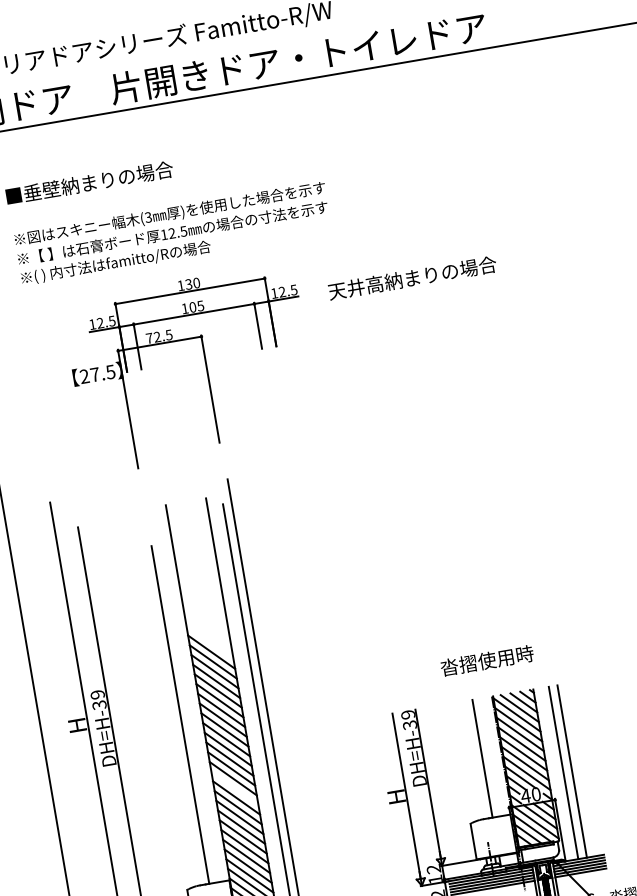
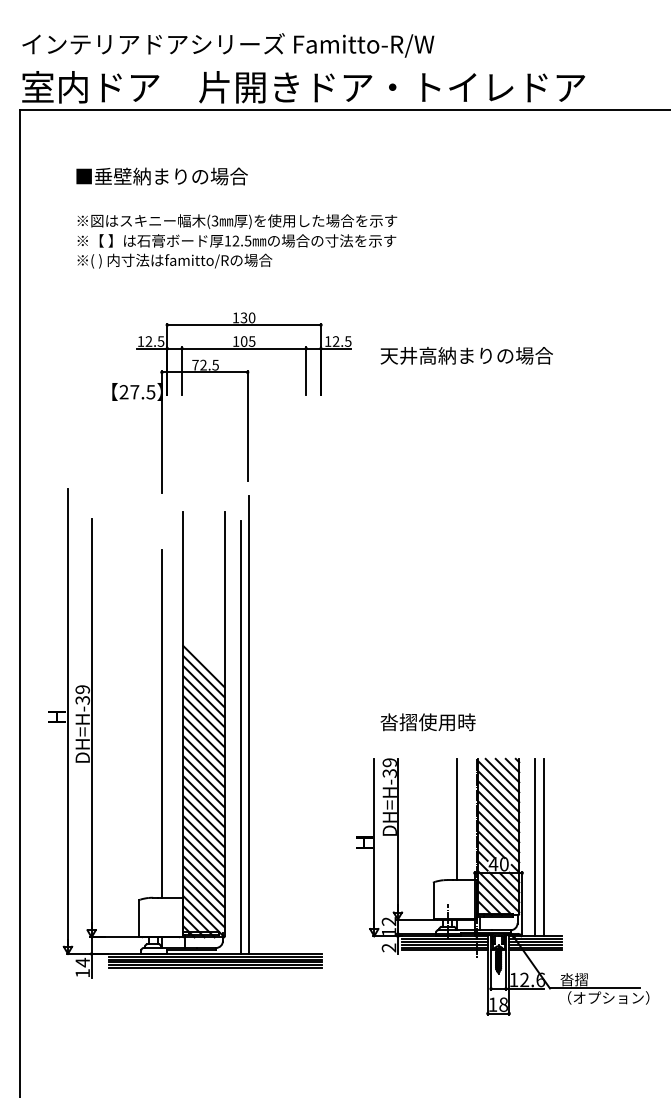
text: (412, 277) -> (466, 355), moved
part: (206, 366) -> (247, 402), moved
text: (486, 661) -> (427, 722), moved
line: (234, 788) -> (203, 806), added

